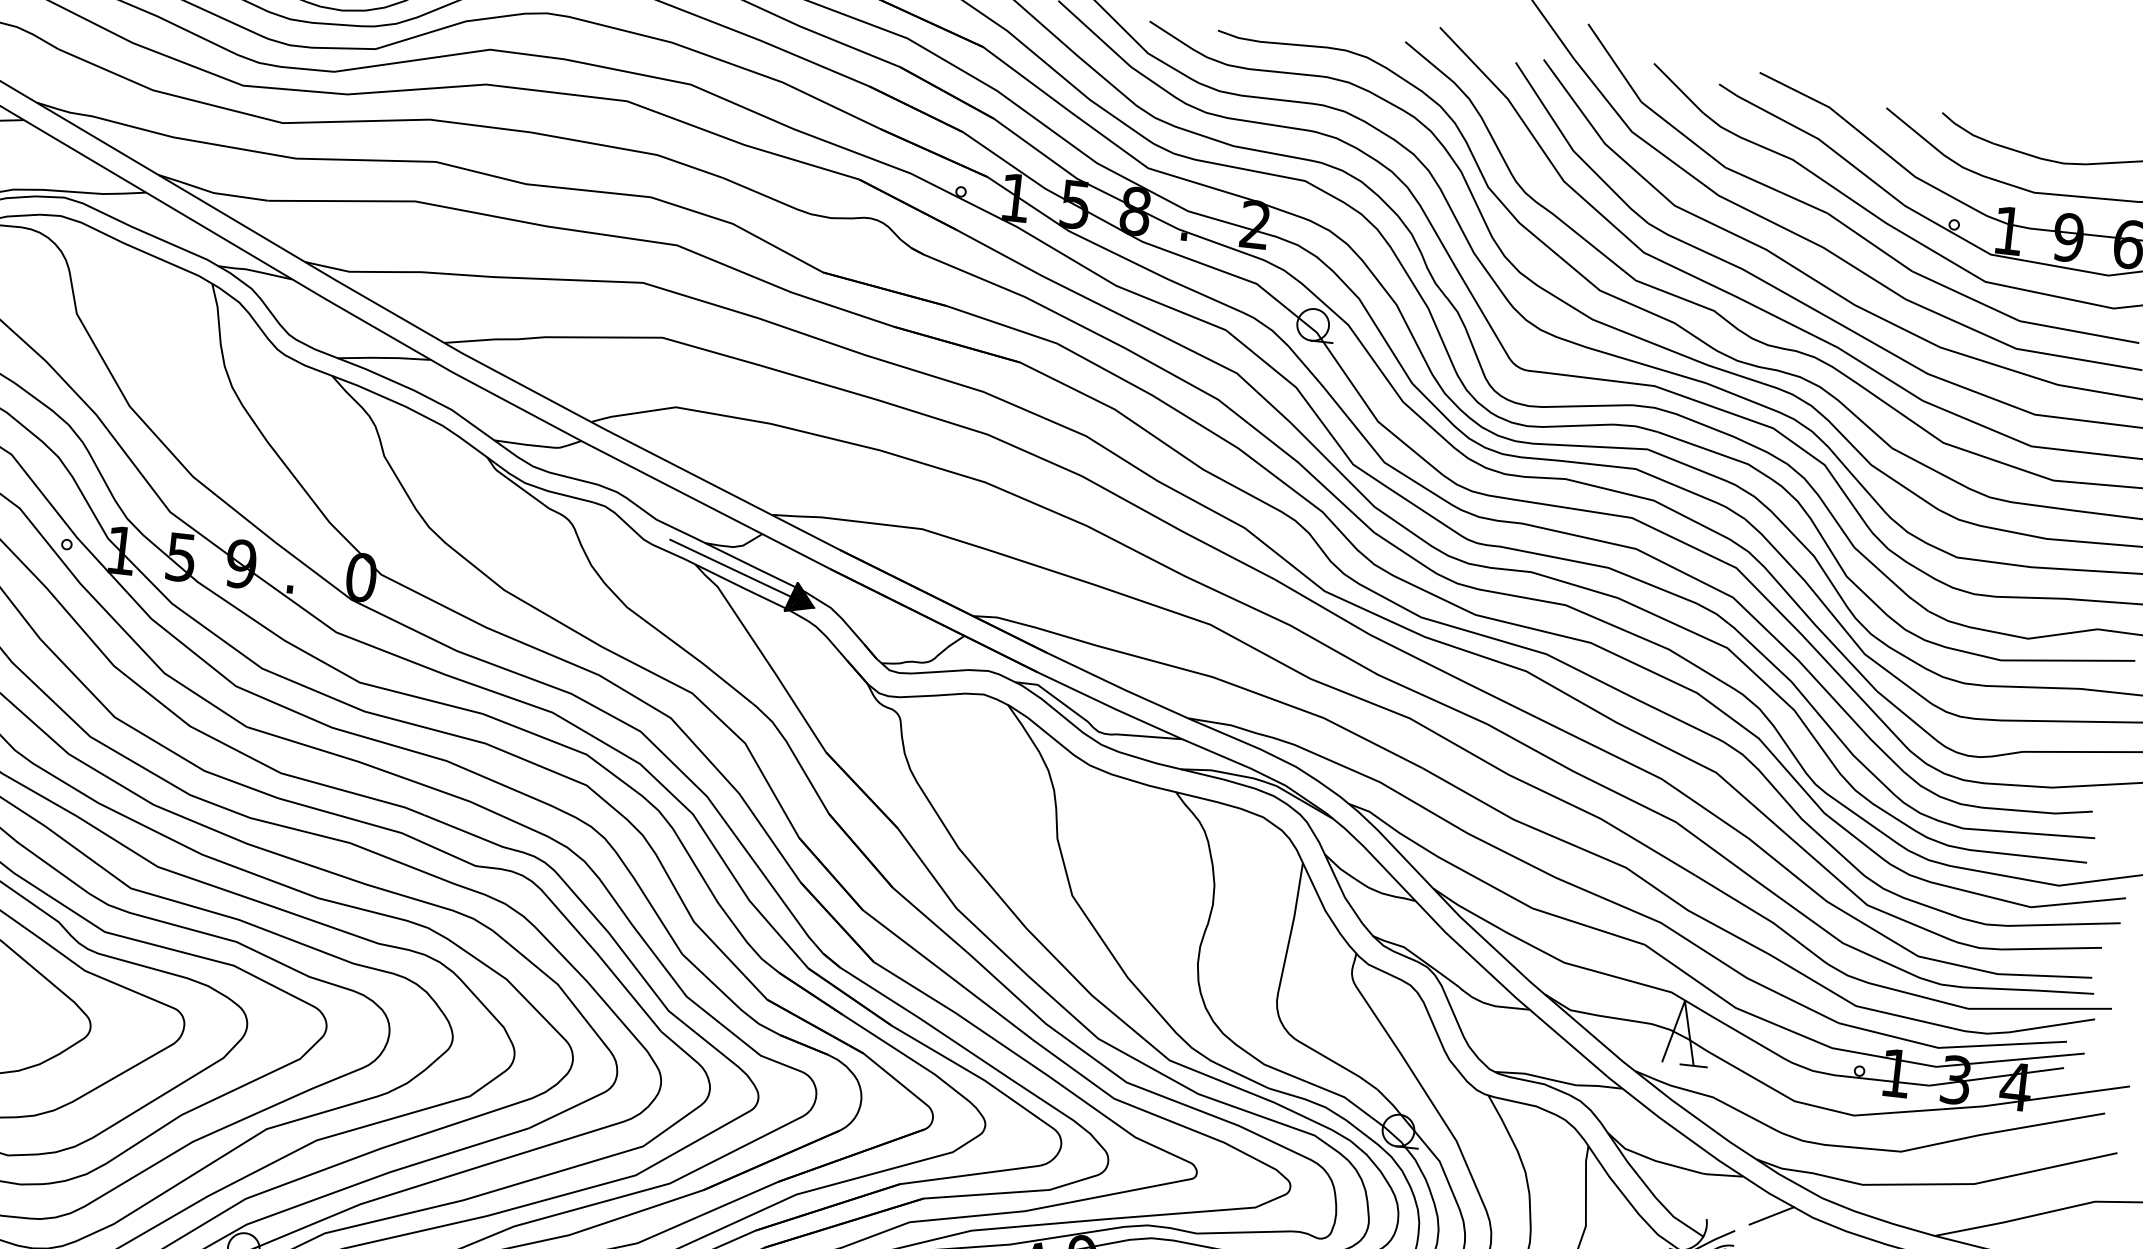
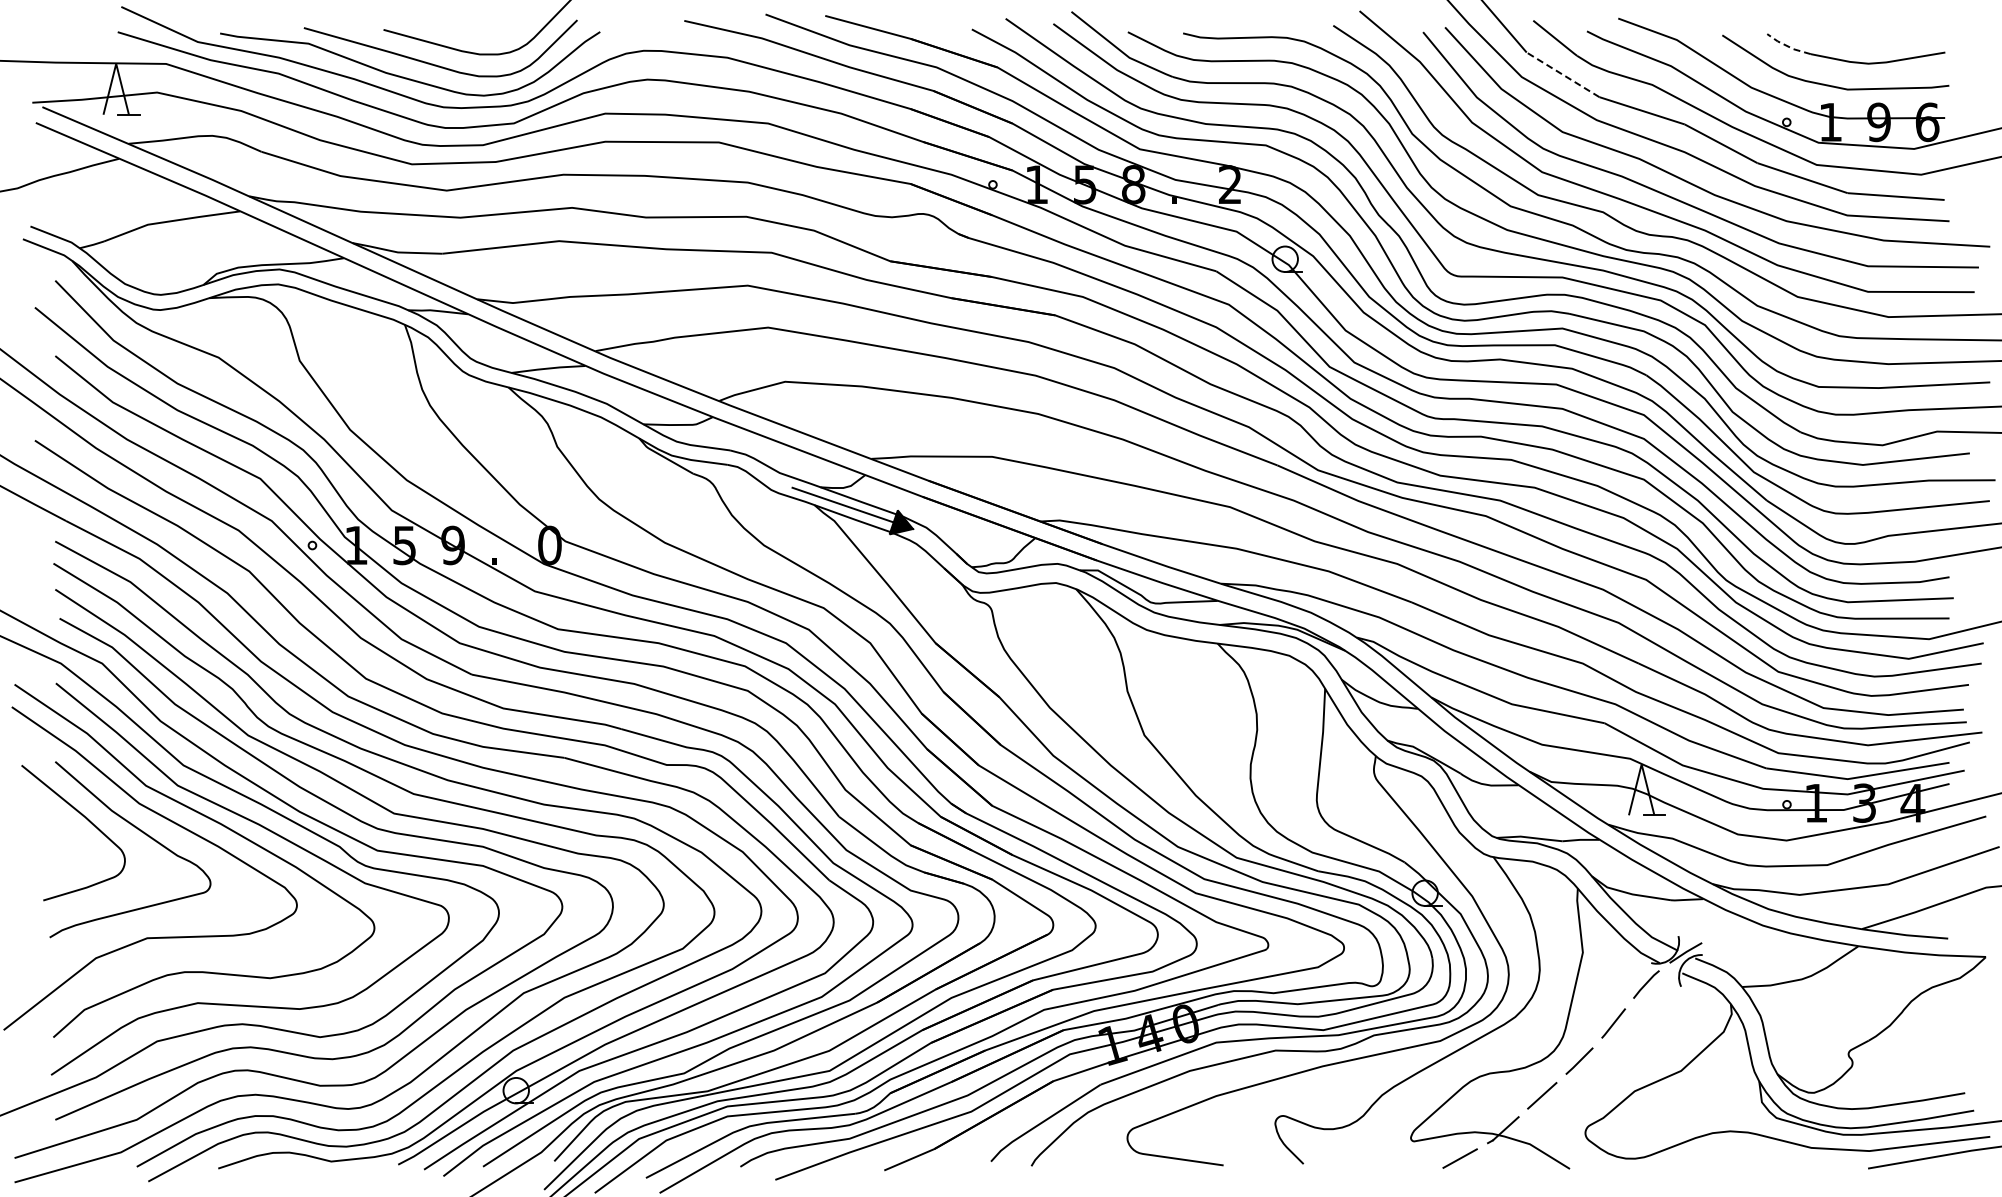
line: (1965, 130) -> (1787, 46), solid -> dashed
line: (1683, 134) -> (1563, 74), solid -> dashed
line: (1771, 1215) -> (1729, 927), removed

